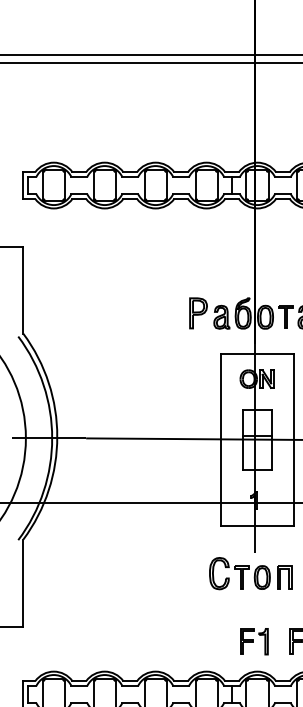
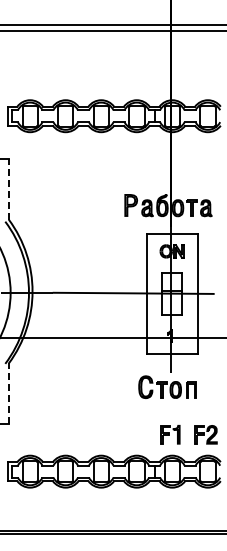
line: (22, 289) -> (8, 188), solid -> dashed
line: (22, 582) -> (8, 393), solid -> dashed

